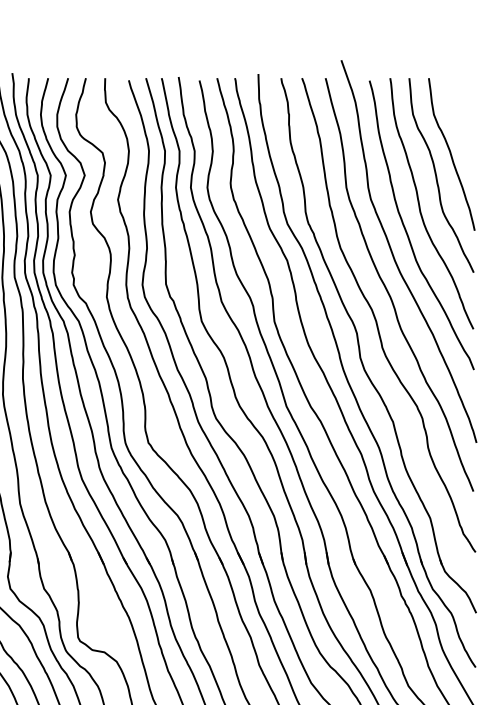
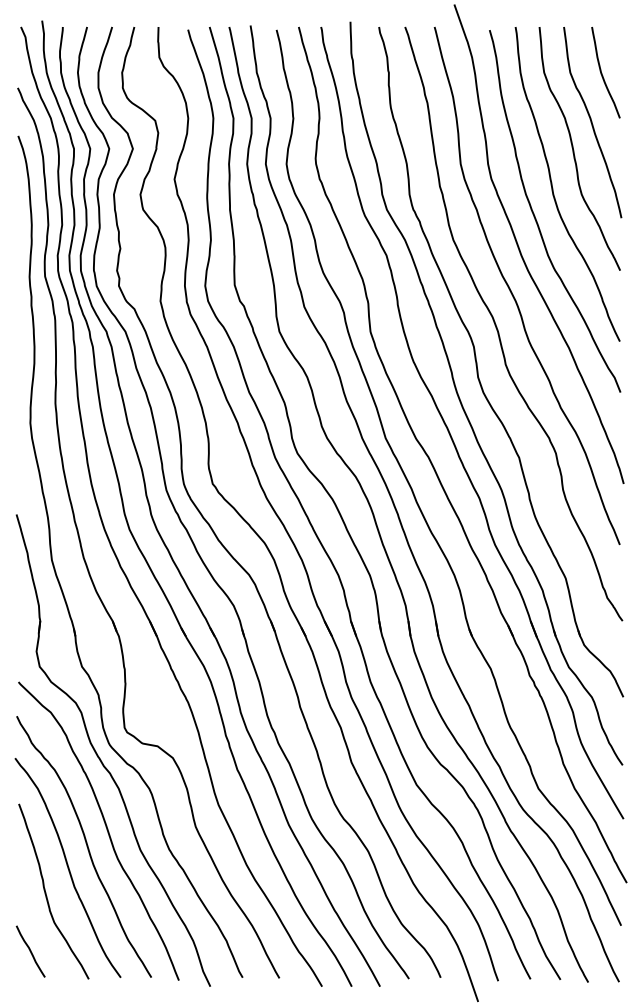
curve: (459, 115) -> (602, 73), added

